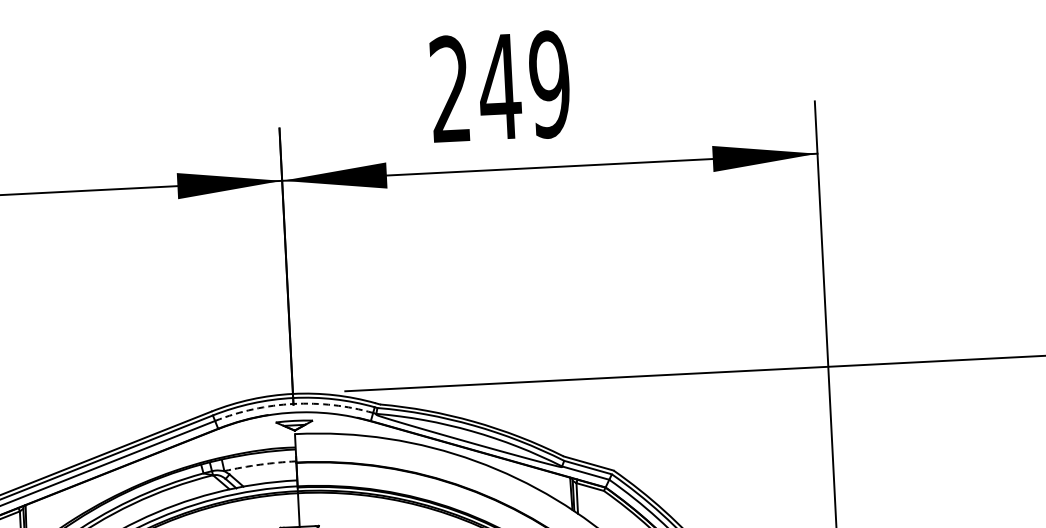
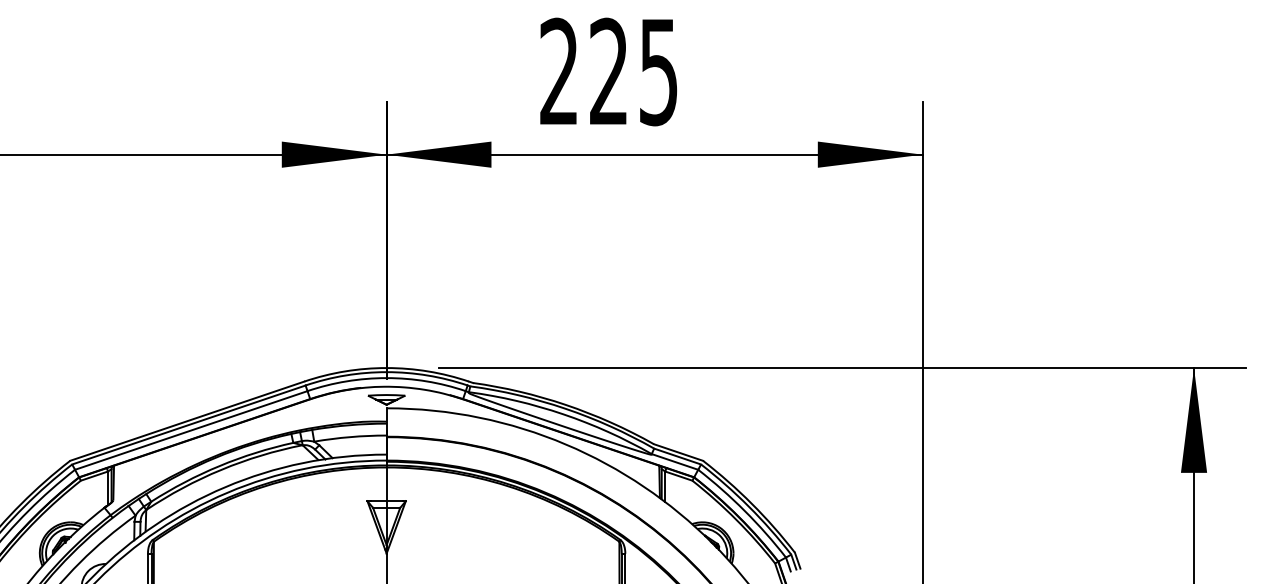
text: (524, 85) -> (633, 71), 249 -> 225
arc: (293, 404) -> (386, 378), dashed -> solid
arc: (260, 465) -> (350, 437), dashed -> solid

